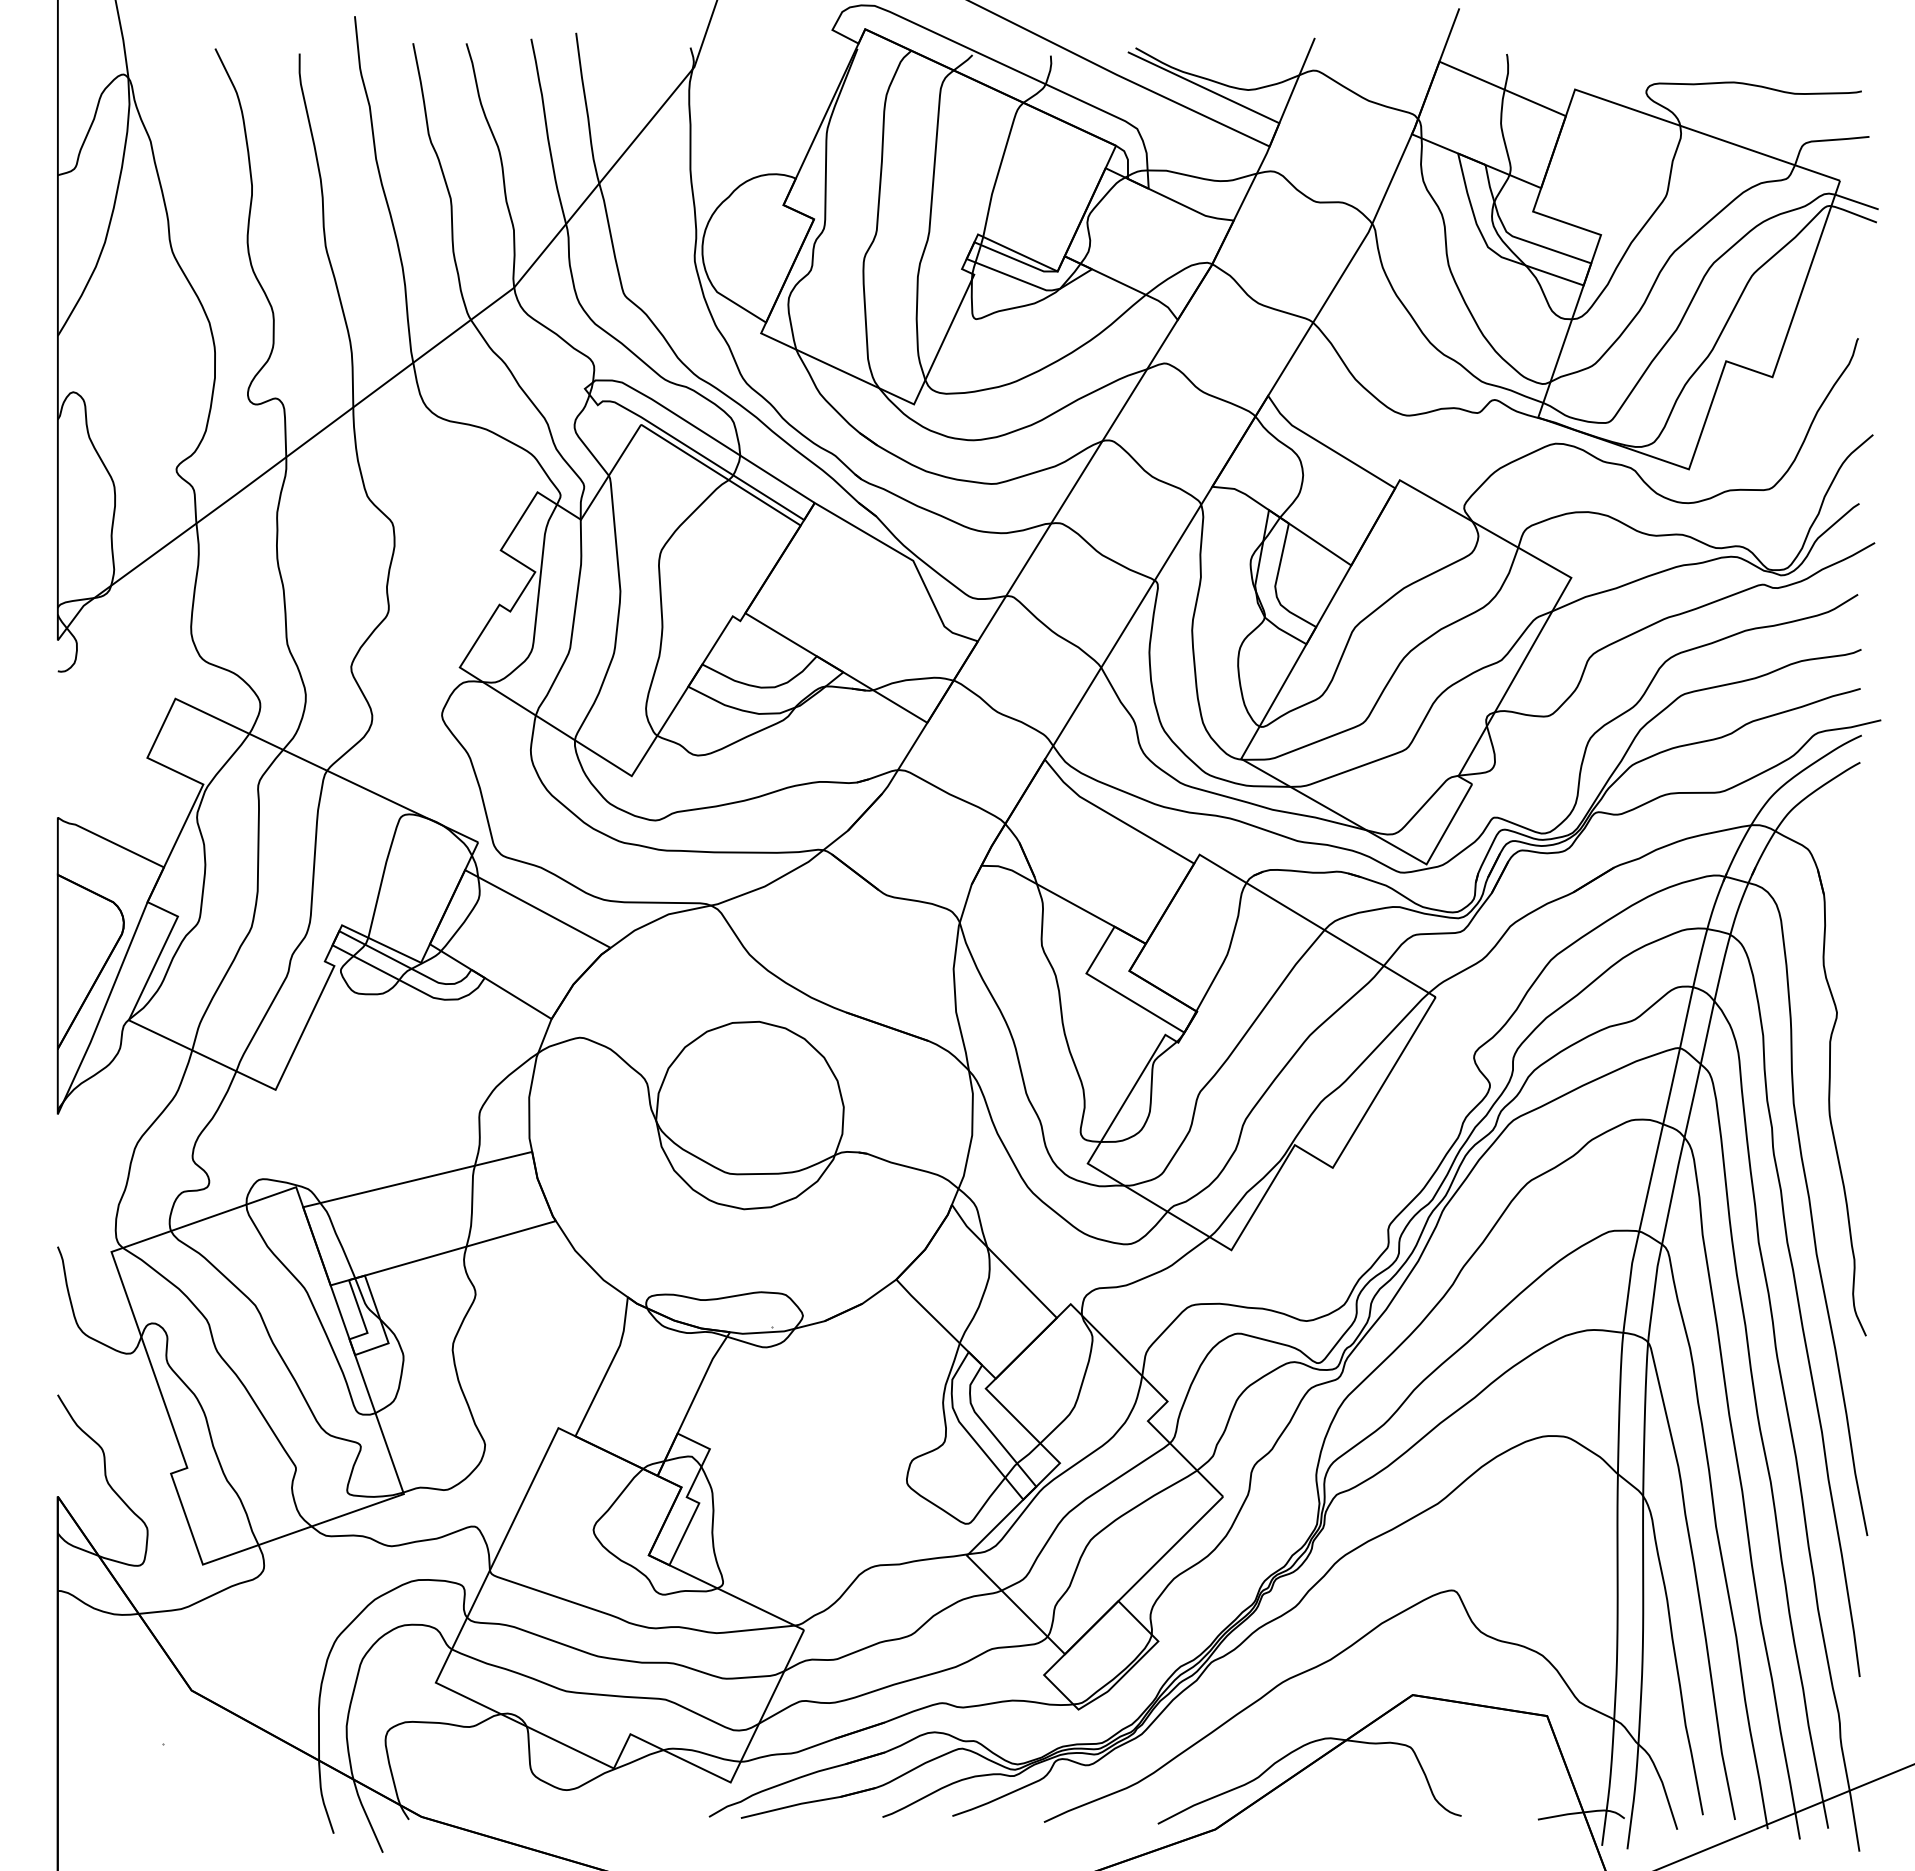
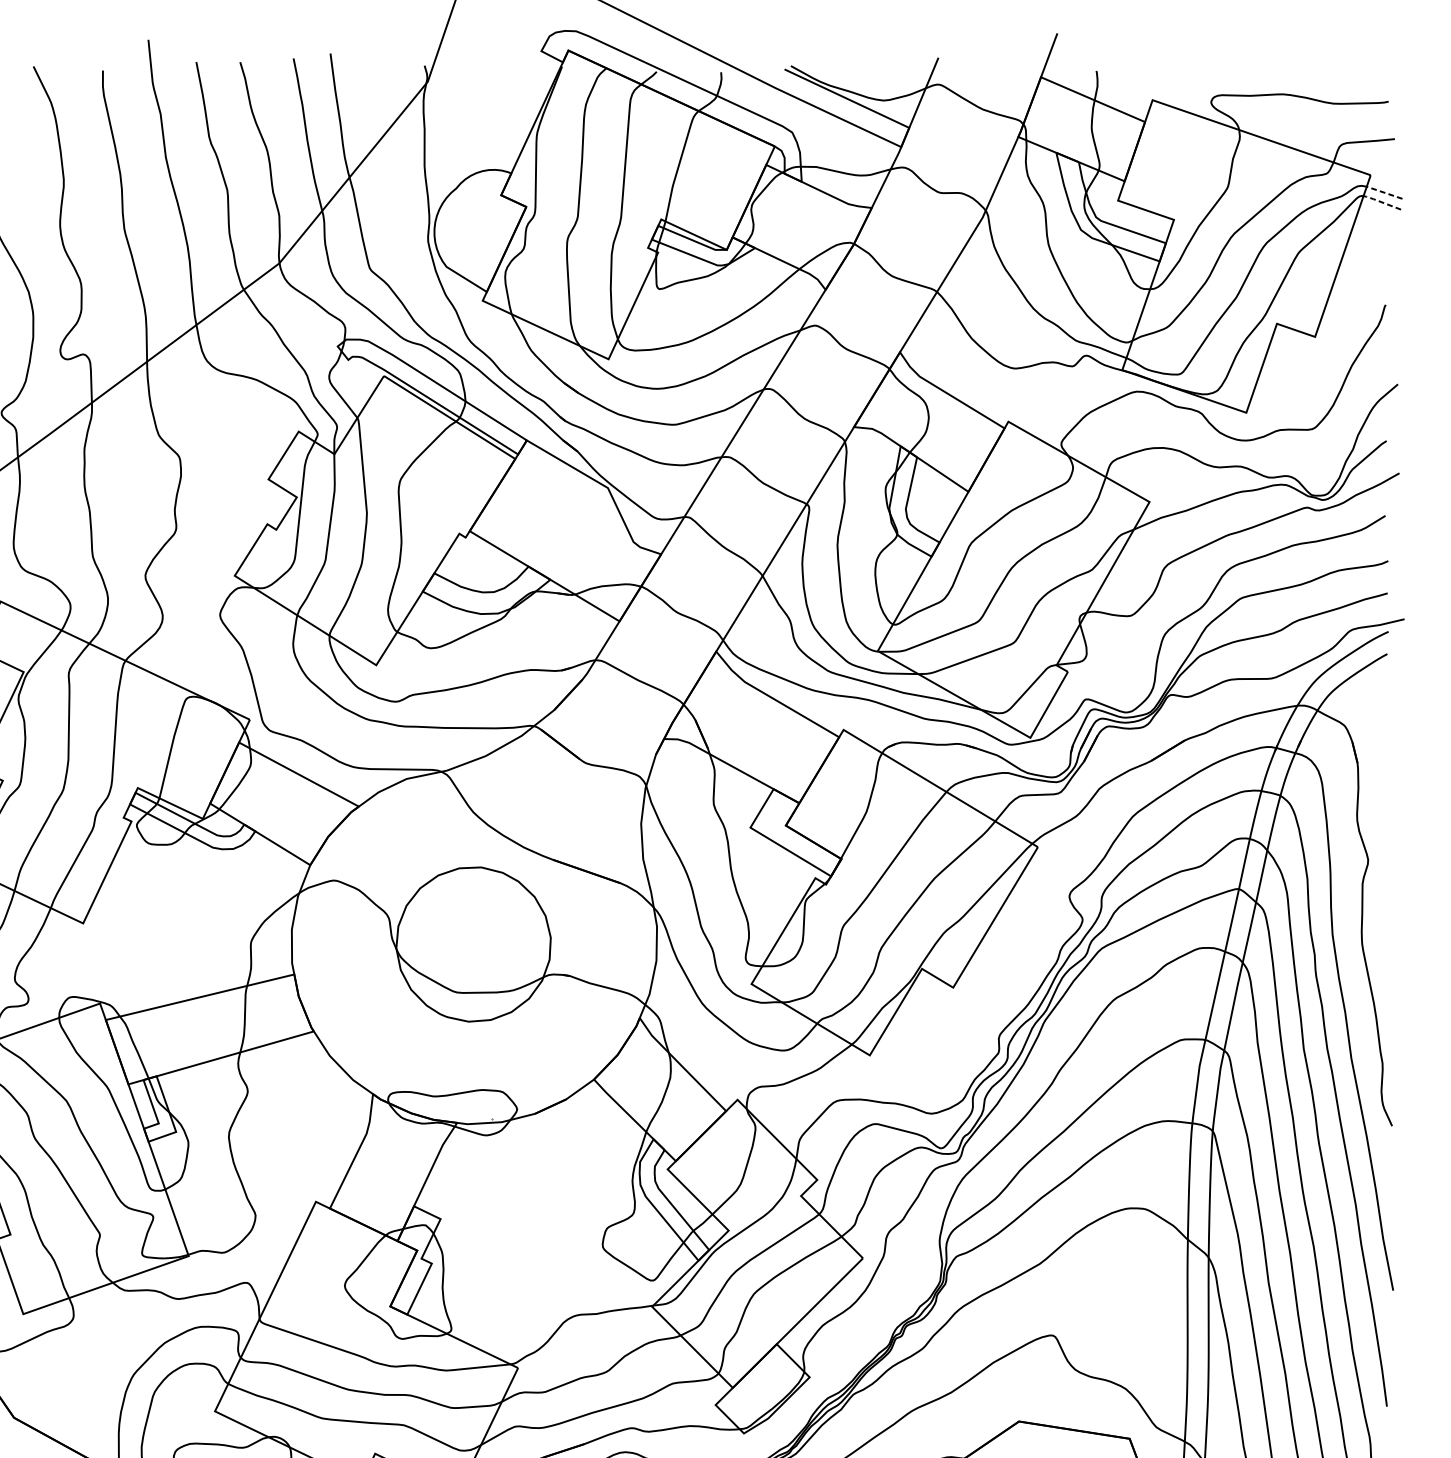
line: (1856, 202) -> (1384, 193), solid -> dashed
line: (1852, 213) -> (1380, 202), solid -> dashed

